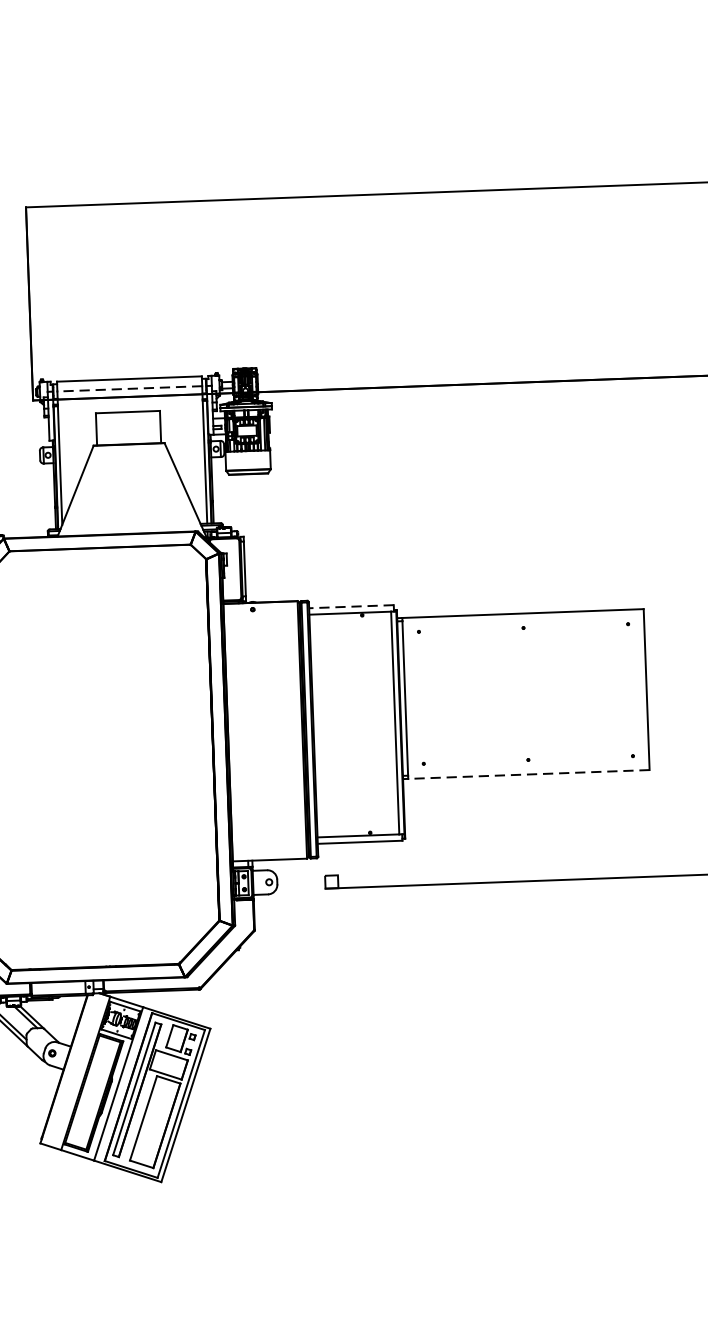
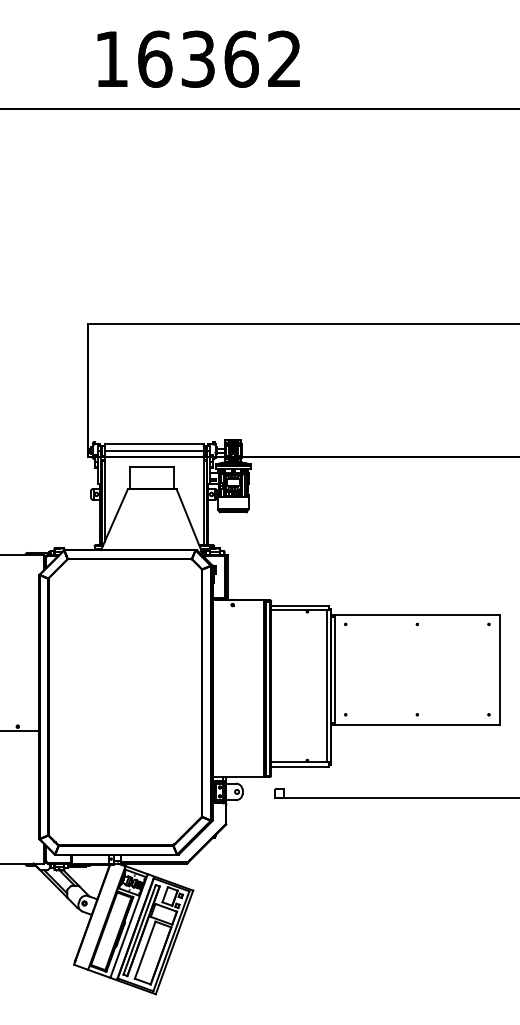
line: (130, 389) -> (154, 451), dashed -> solid
line: (351, 606) -> (300, 605), dashed -> solid
line: (529, 774) -> (417, 724), dashed -> solid

